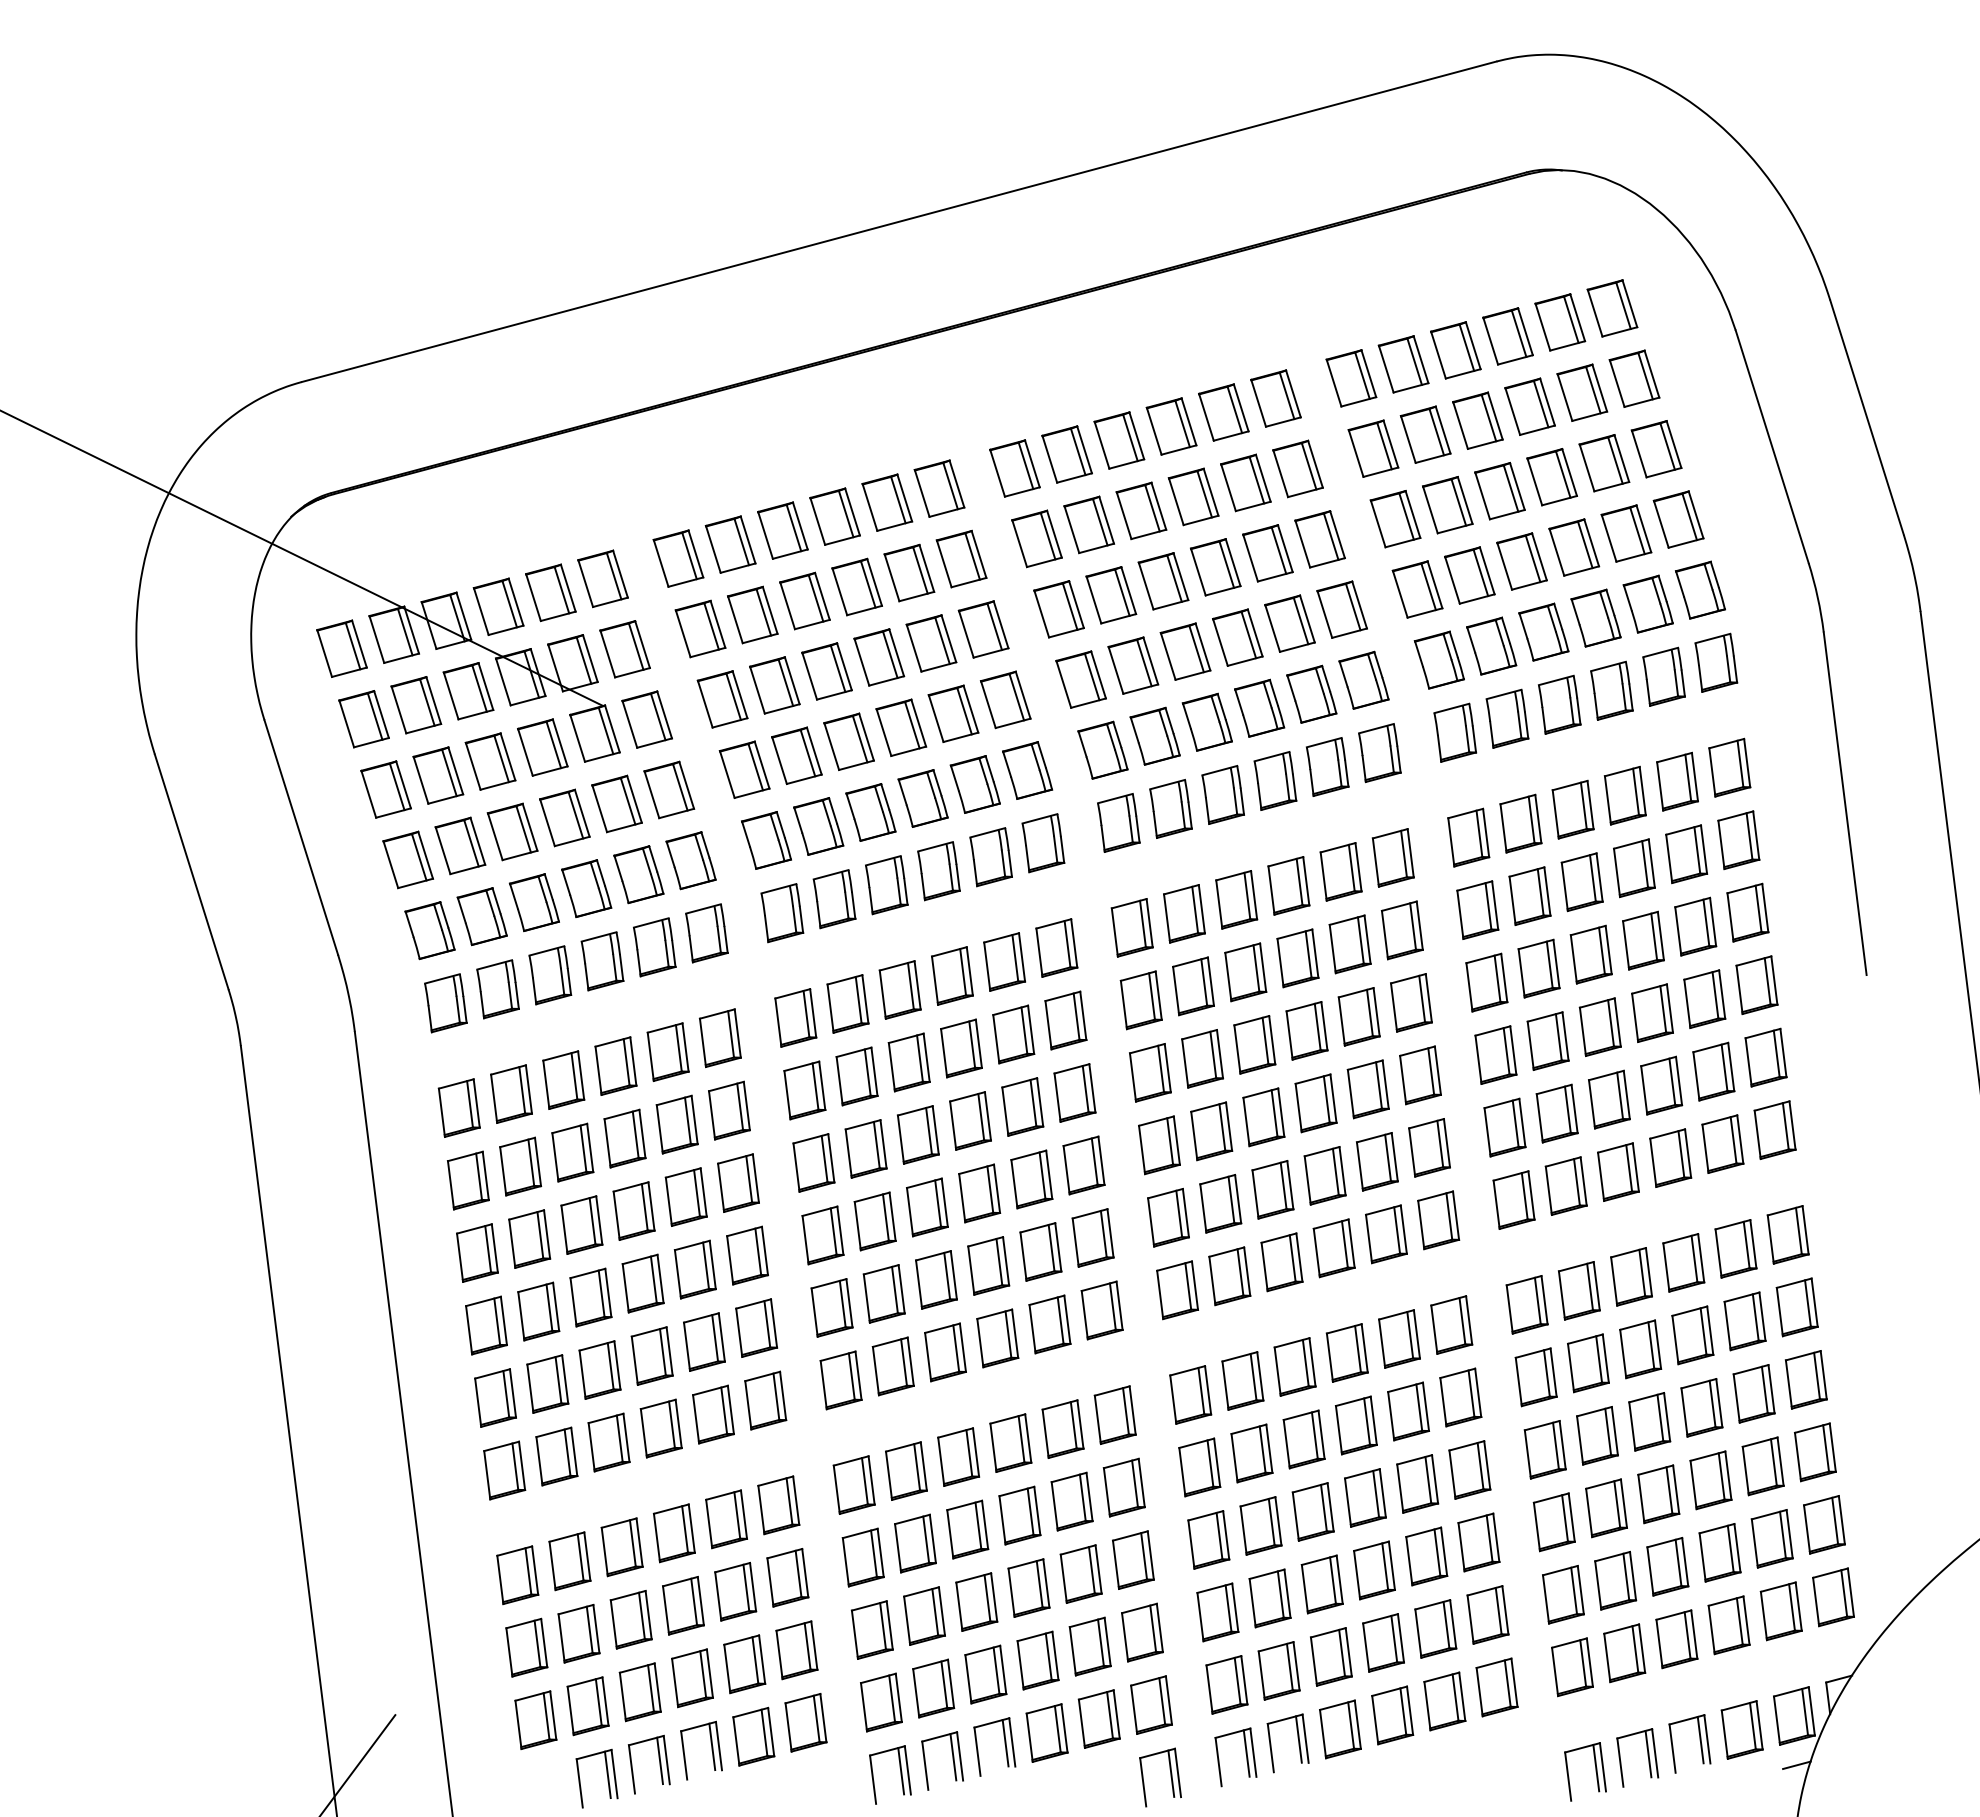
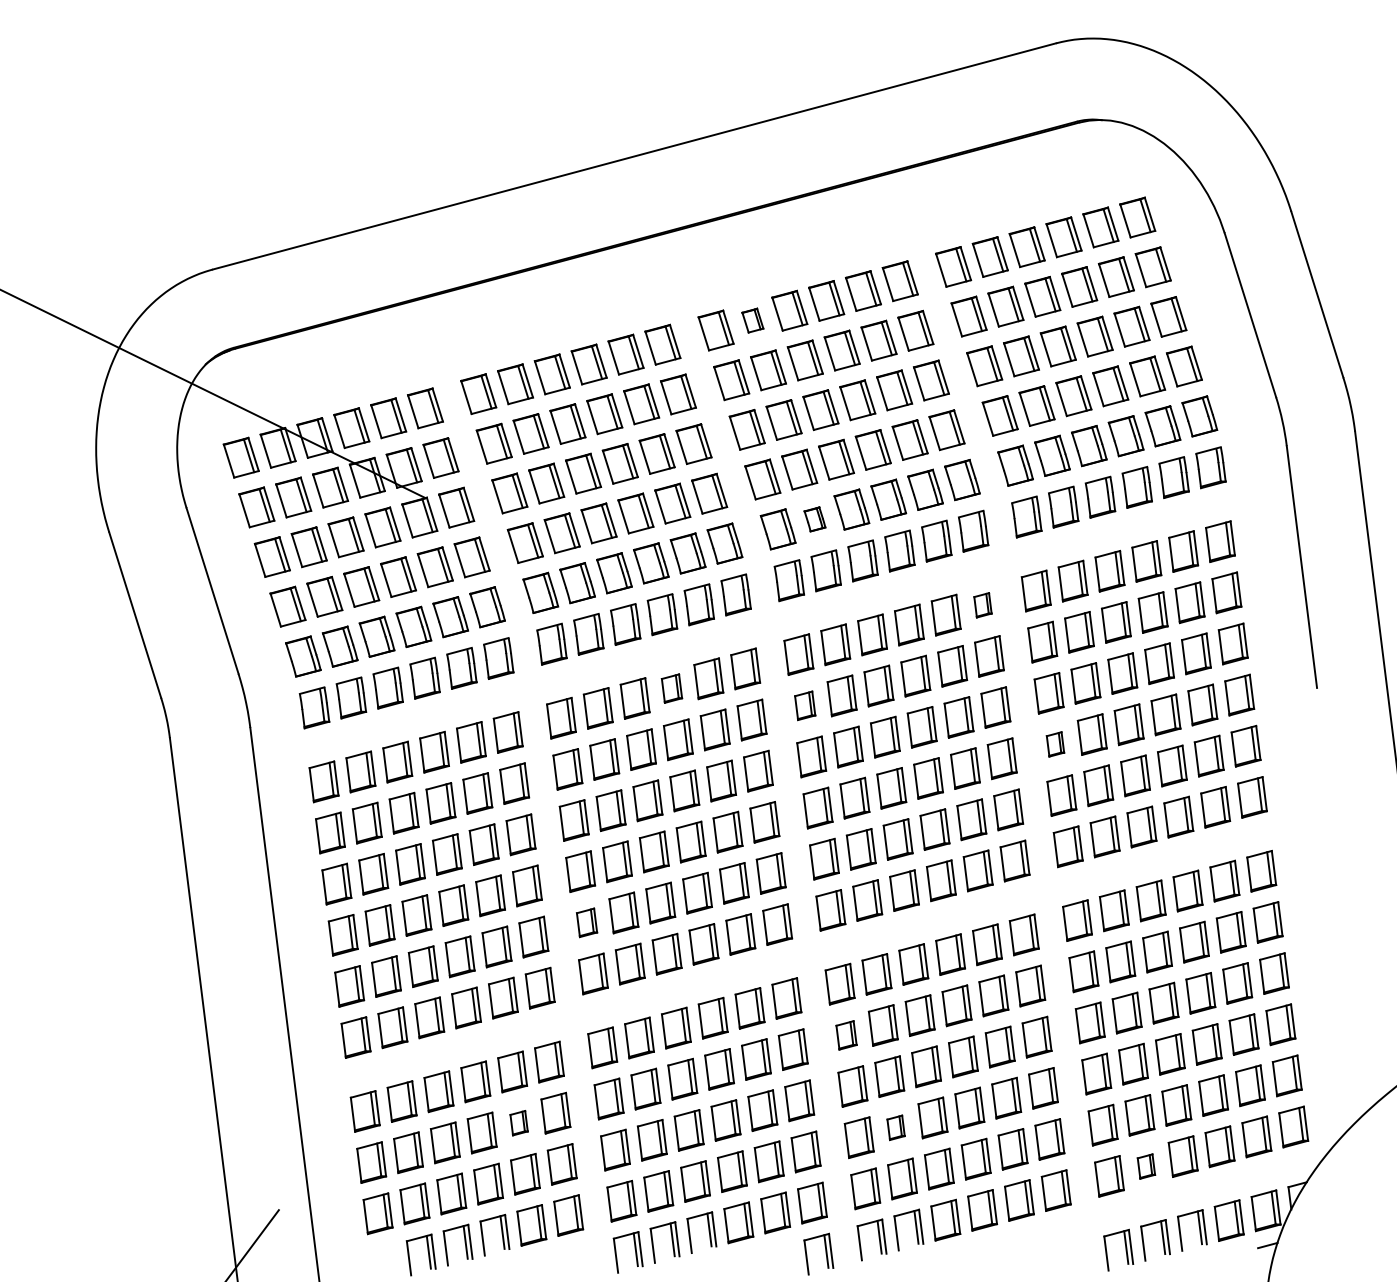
part: (1066, 454) -> (752, 320), size x0.6
part: (1154, 735) -> (814, 518), size x0.6
part: (1392, 857) -> (982, 605), size x0.6
part: (952, 975) -> (672, 688), size x0.7
part: (1140, 1000) -> (804, 705), size x0.7
part: (1495, 1054) -> (1055, 744), size x0.6
part: (831, 1307) -> (586, 922), size x0.7
part: (1199, 1467) -> (846, 1035), size x0.7
part: (735, 1591) -> (518, 1122), size x0.6
part: (1269, 1598) -> (895, 1127), size x0.6
part: (1624, 1653) -> (1146, 1166), size x0.6

